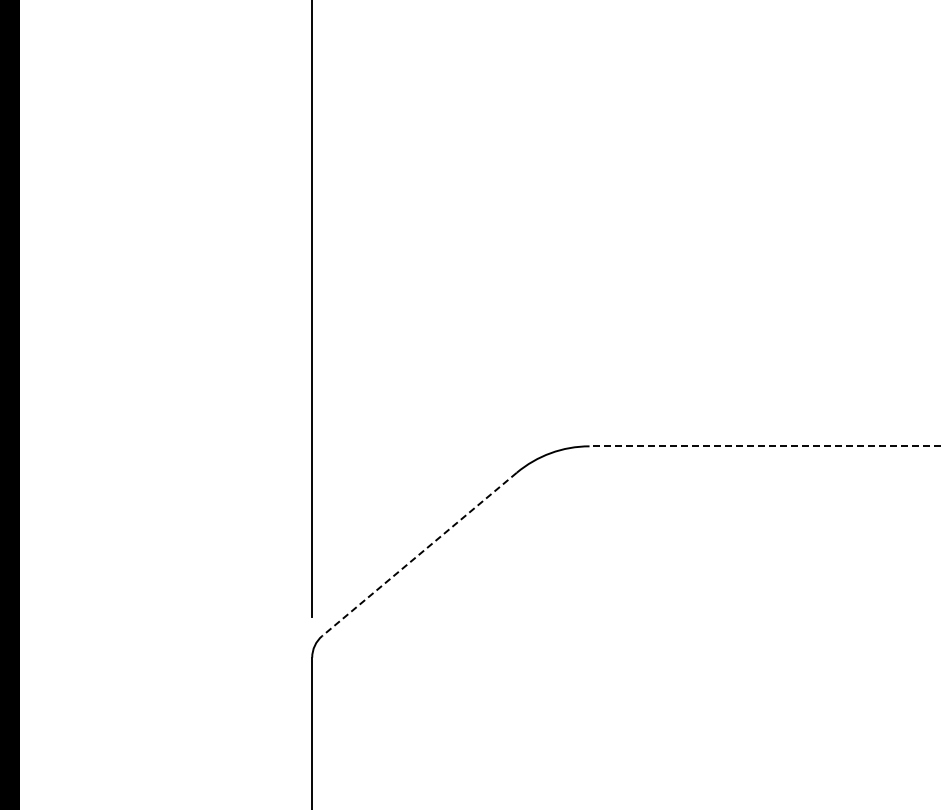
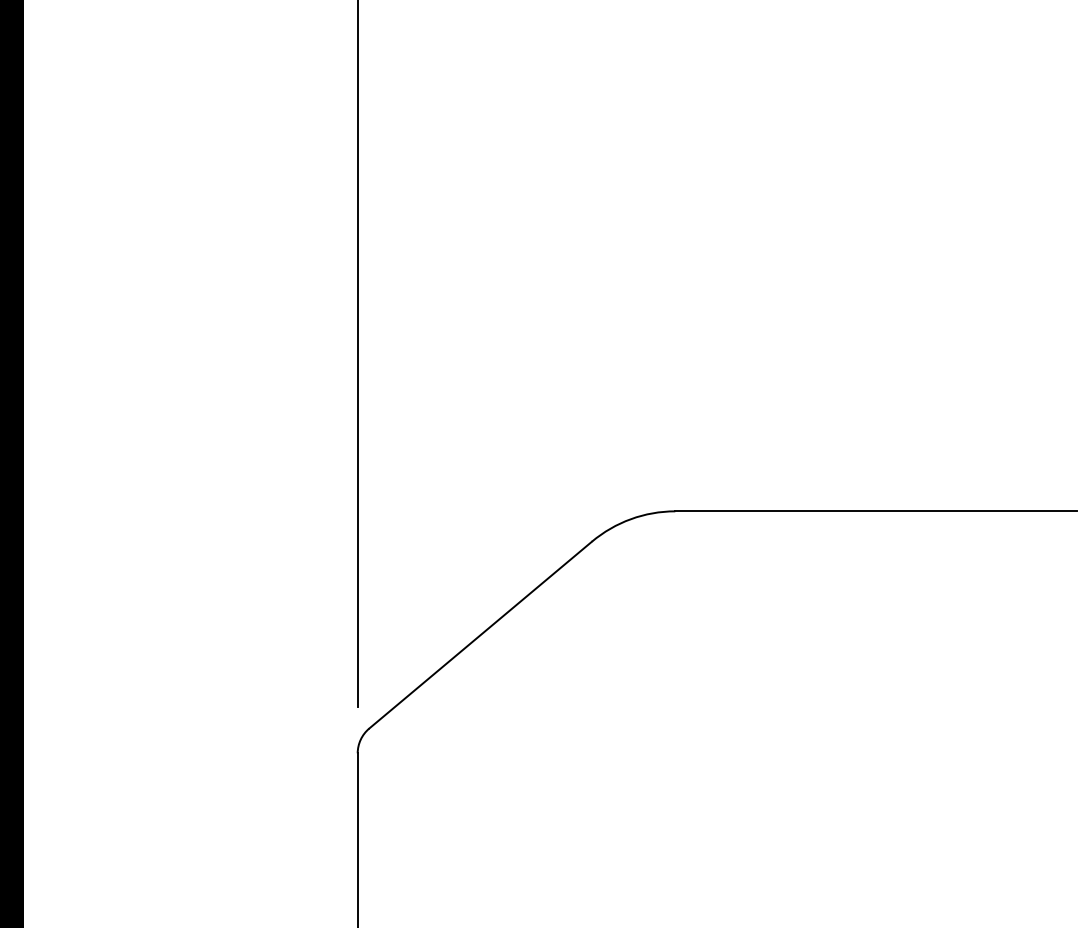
line: (765, 446) -> (876, 511), dashed -> solid
line: (419, 554) -> (480, 635), dashed -> solid

